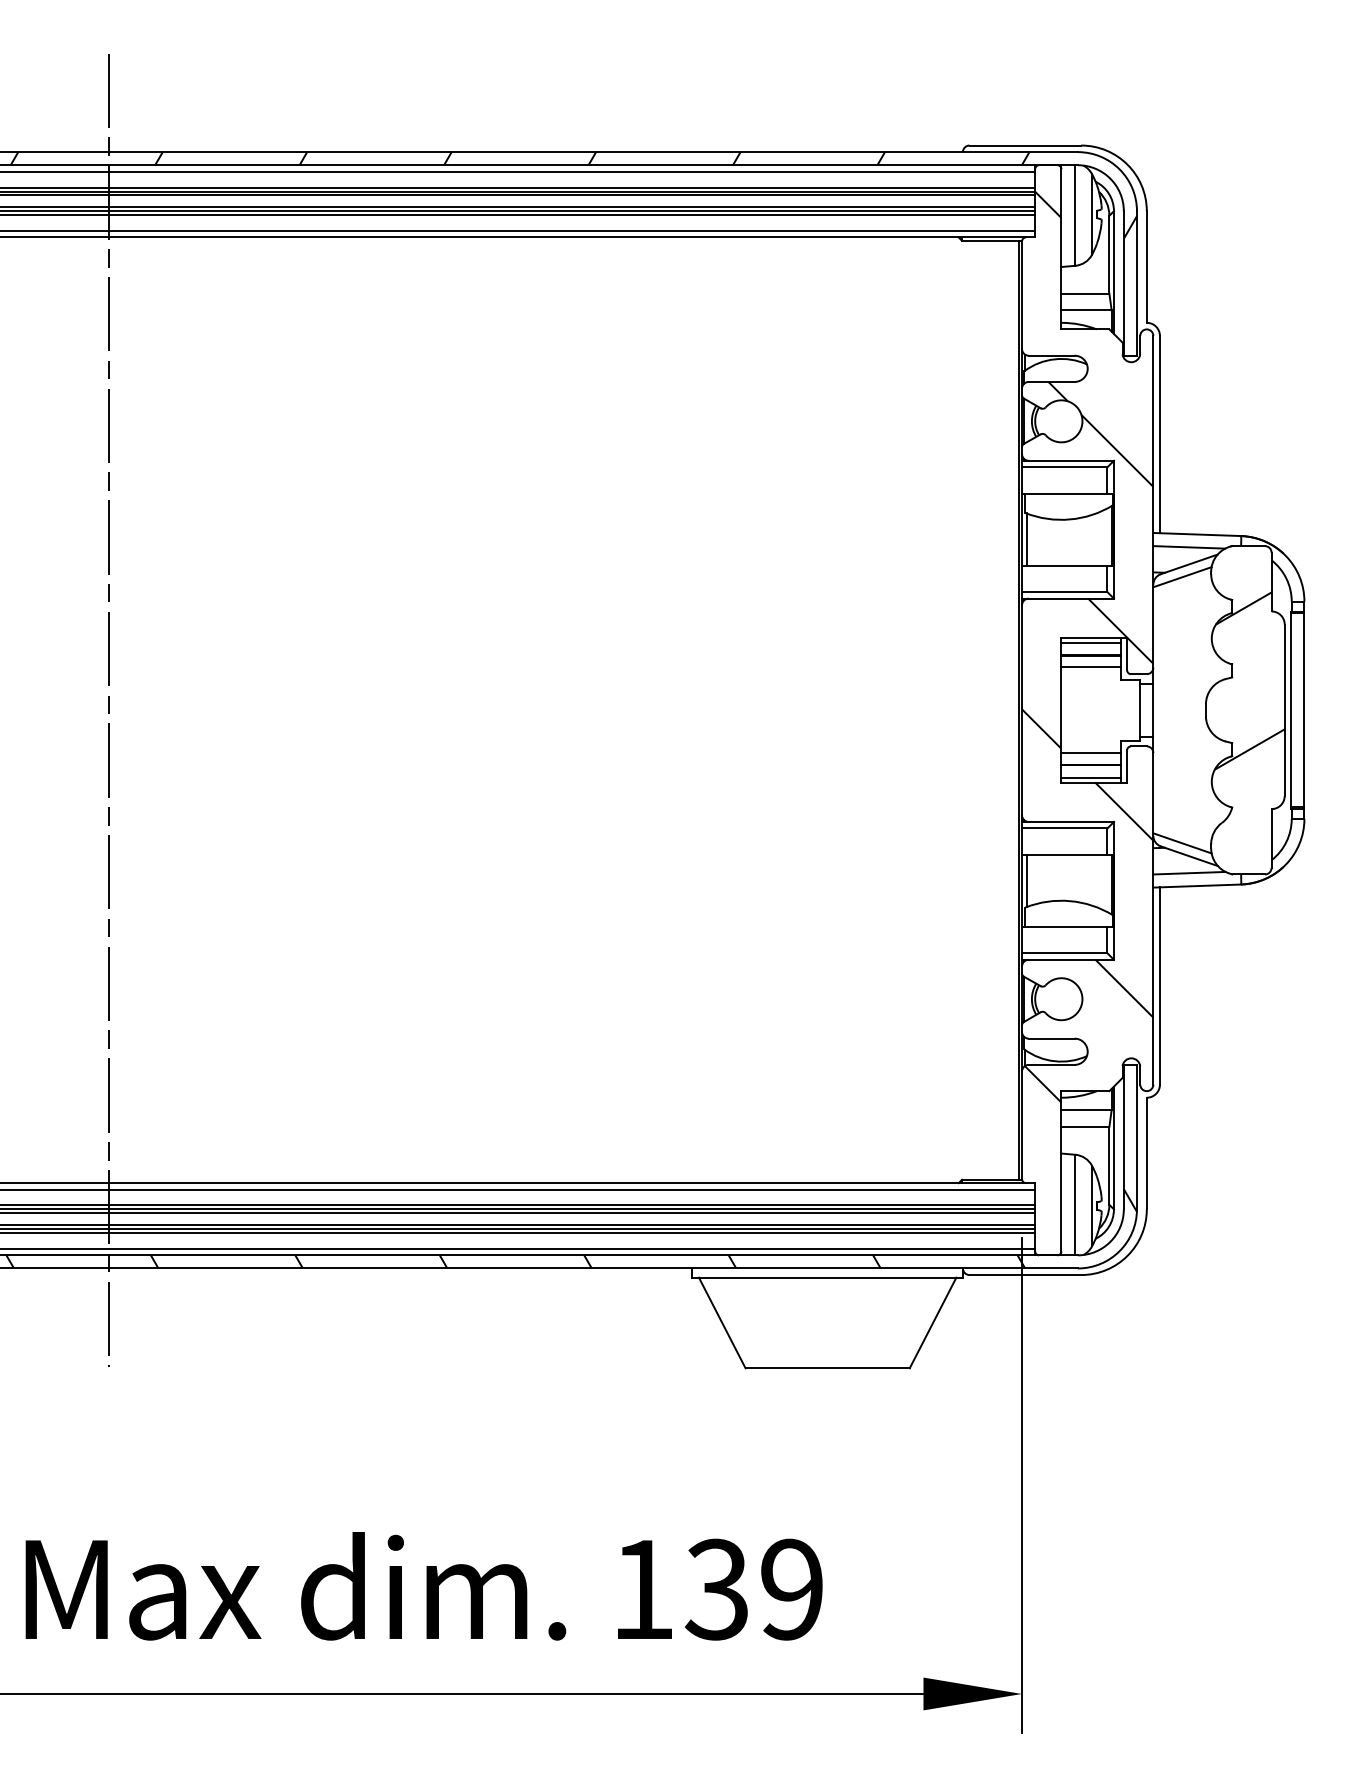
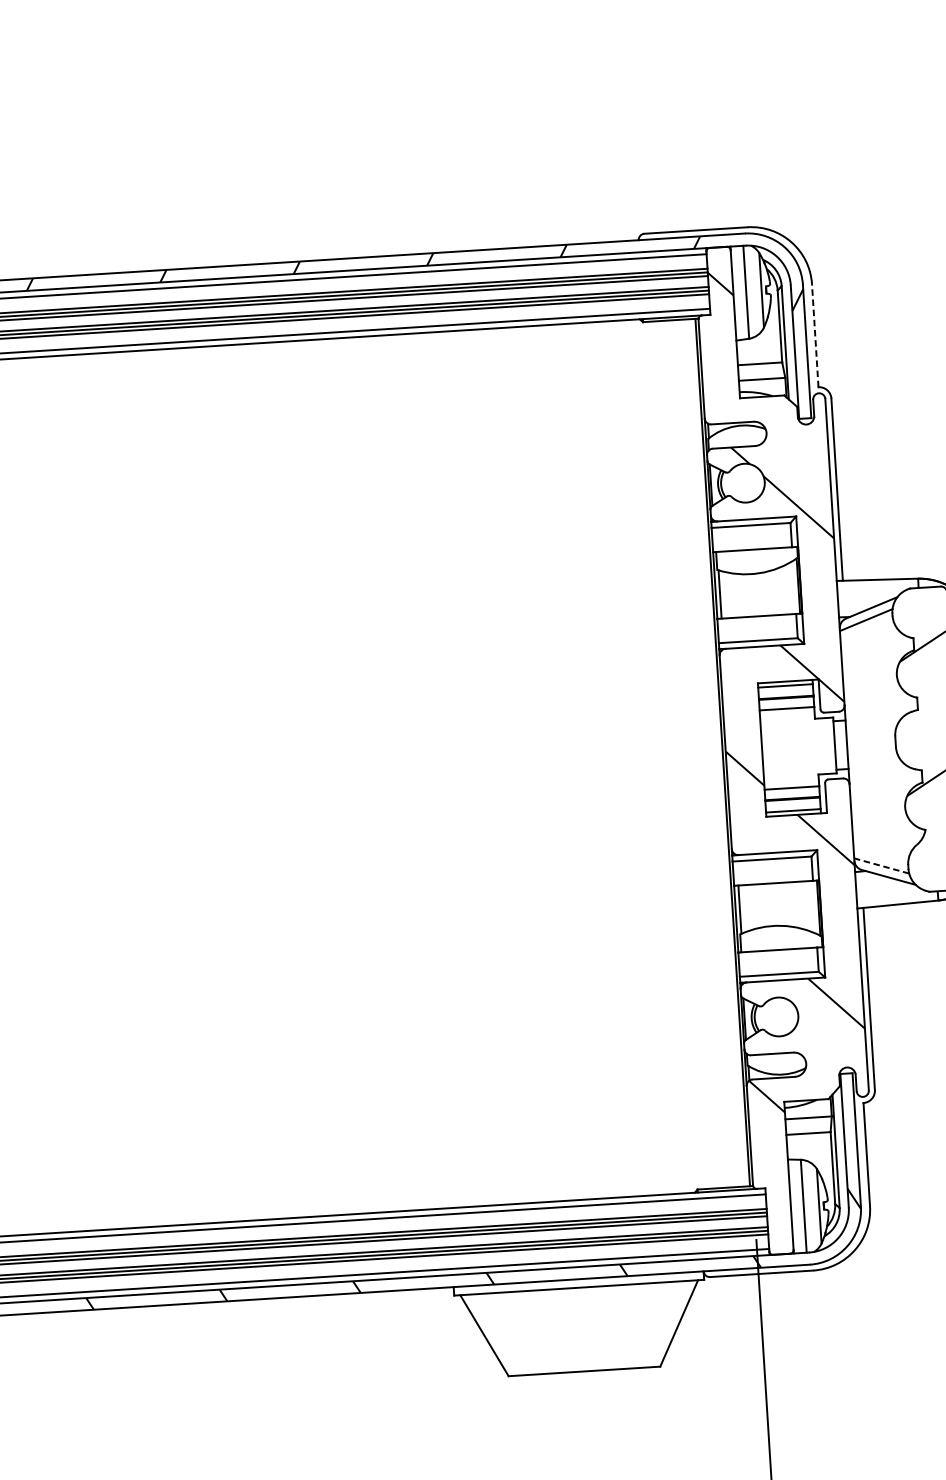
line: (1146, 267) -> (814, 336), solid -> dashed
line: (1189, 547) -> (870, 592), removed
line: (1182, 843) -> (881, 866), solid -> dashed
line: (1189, 872) -> (889, 892), removed

